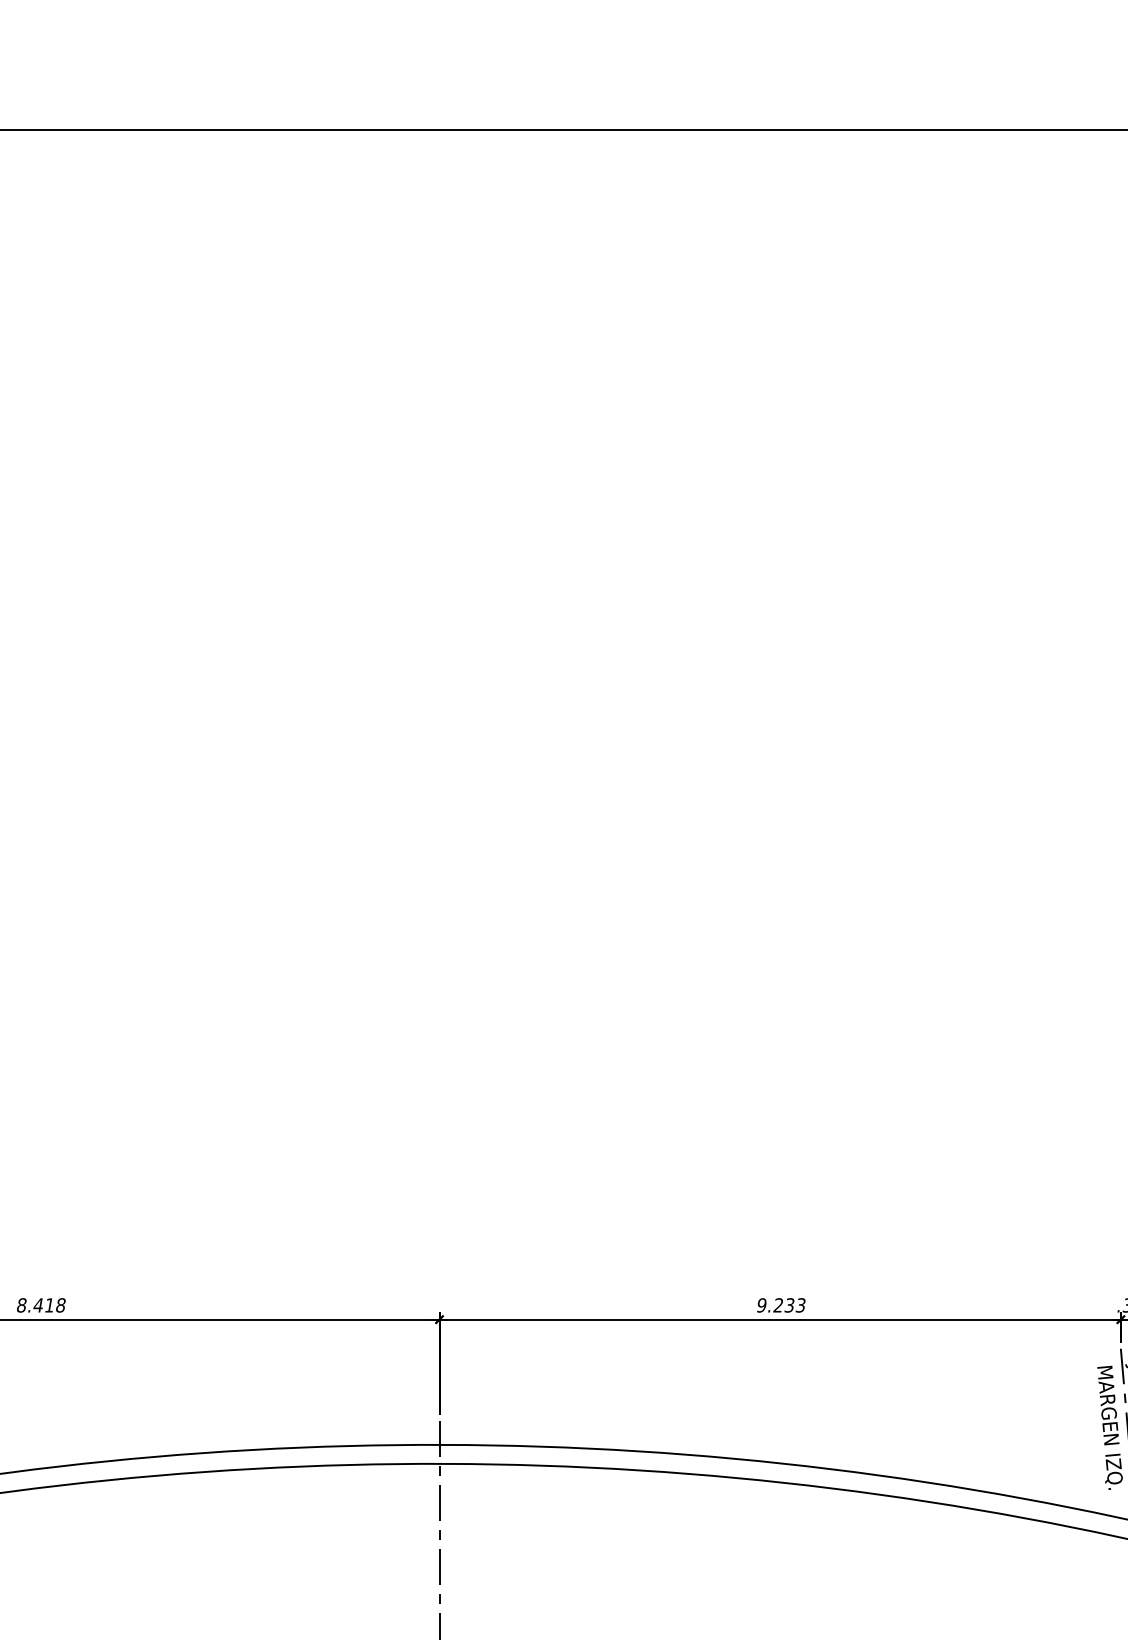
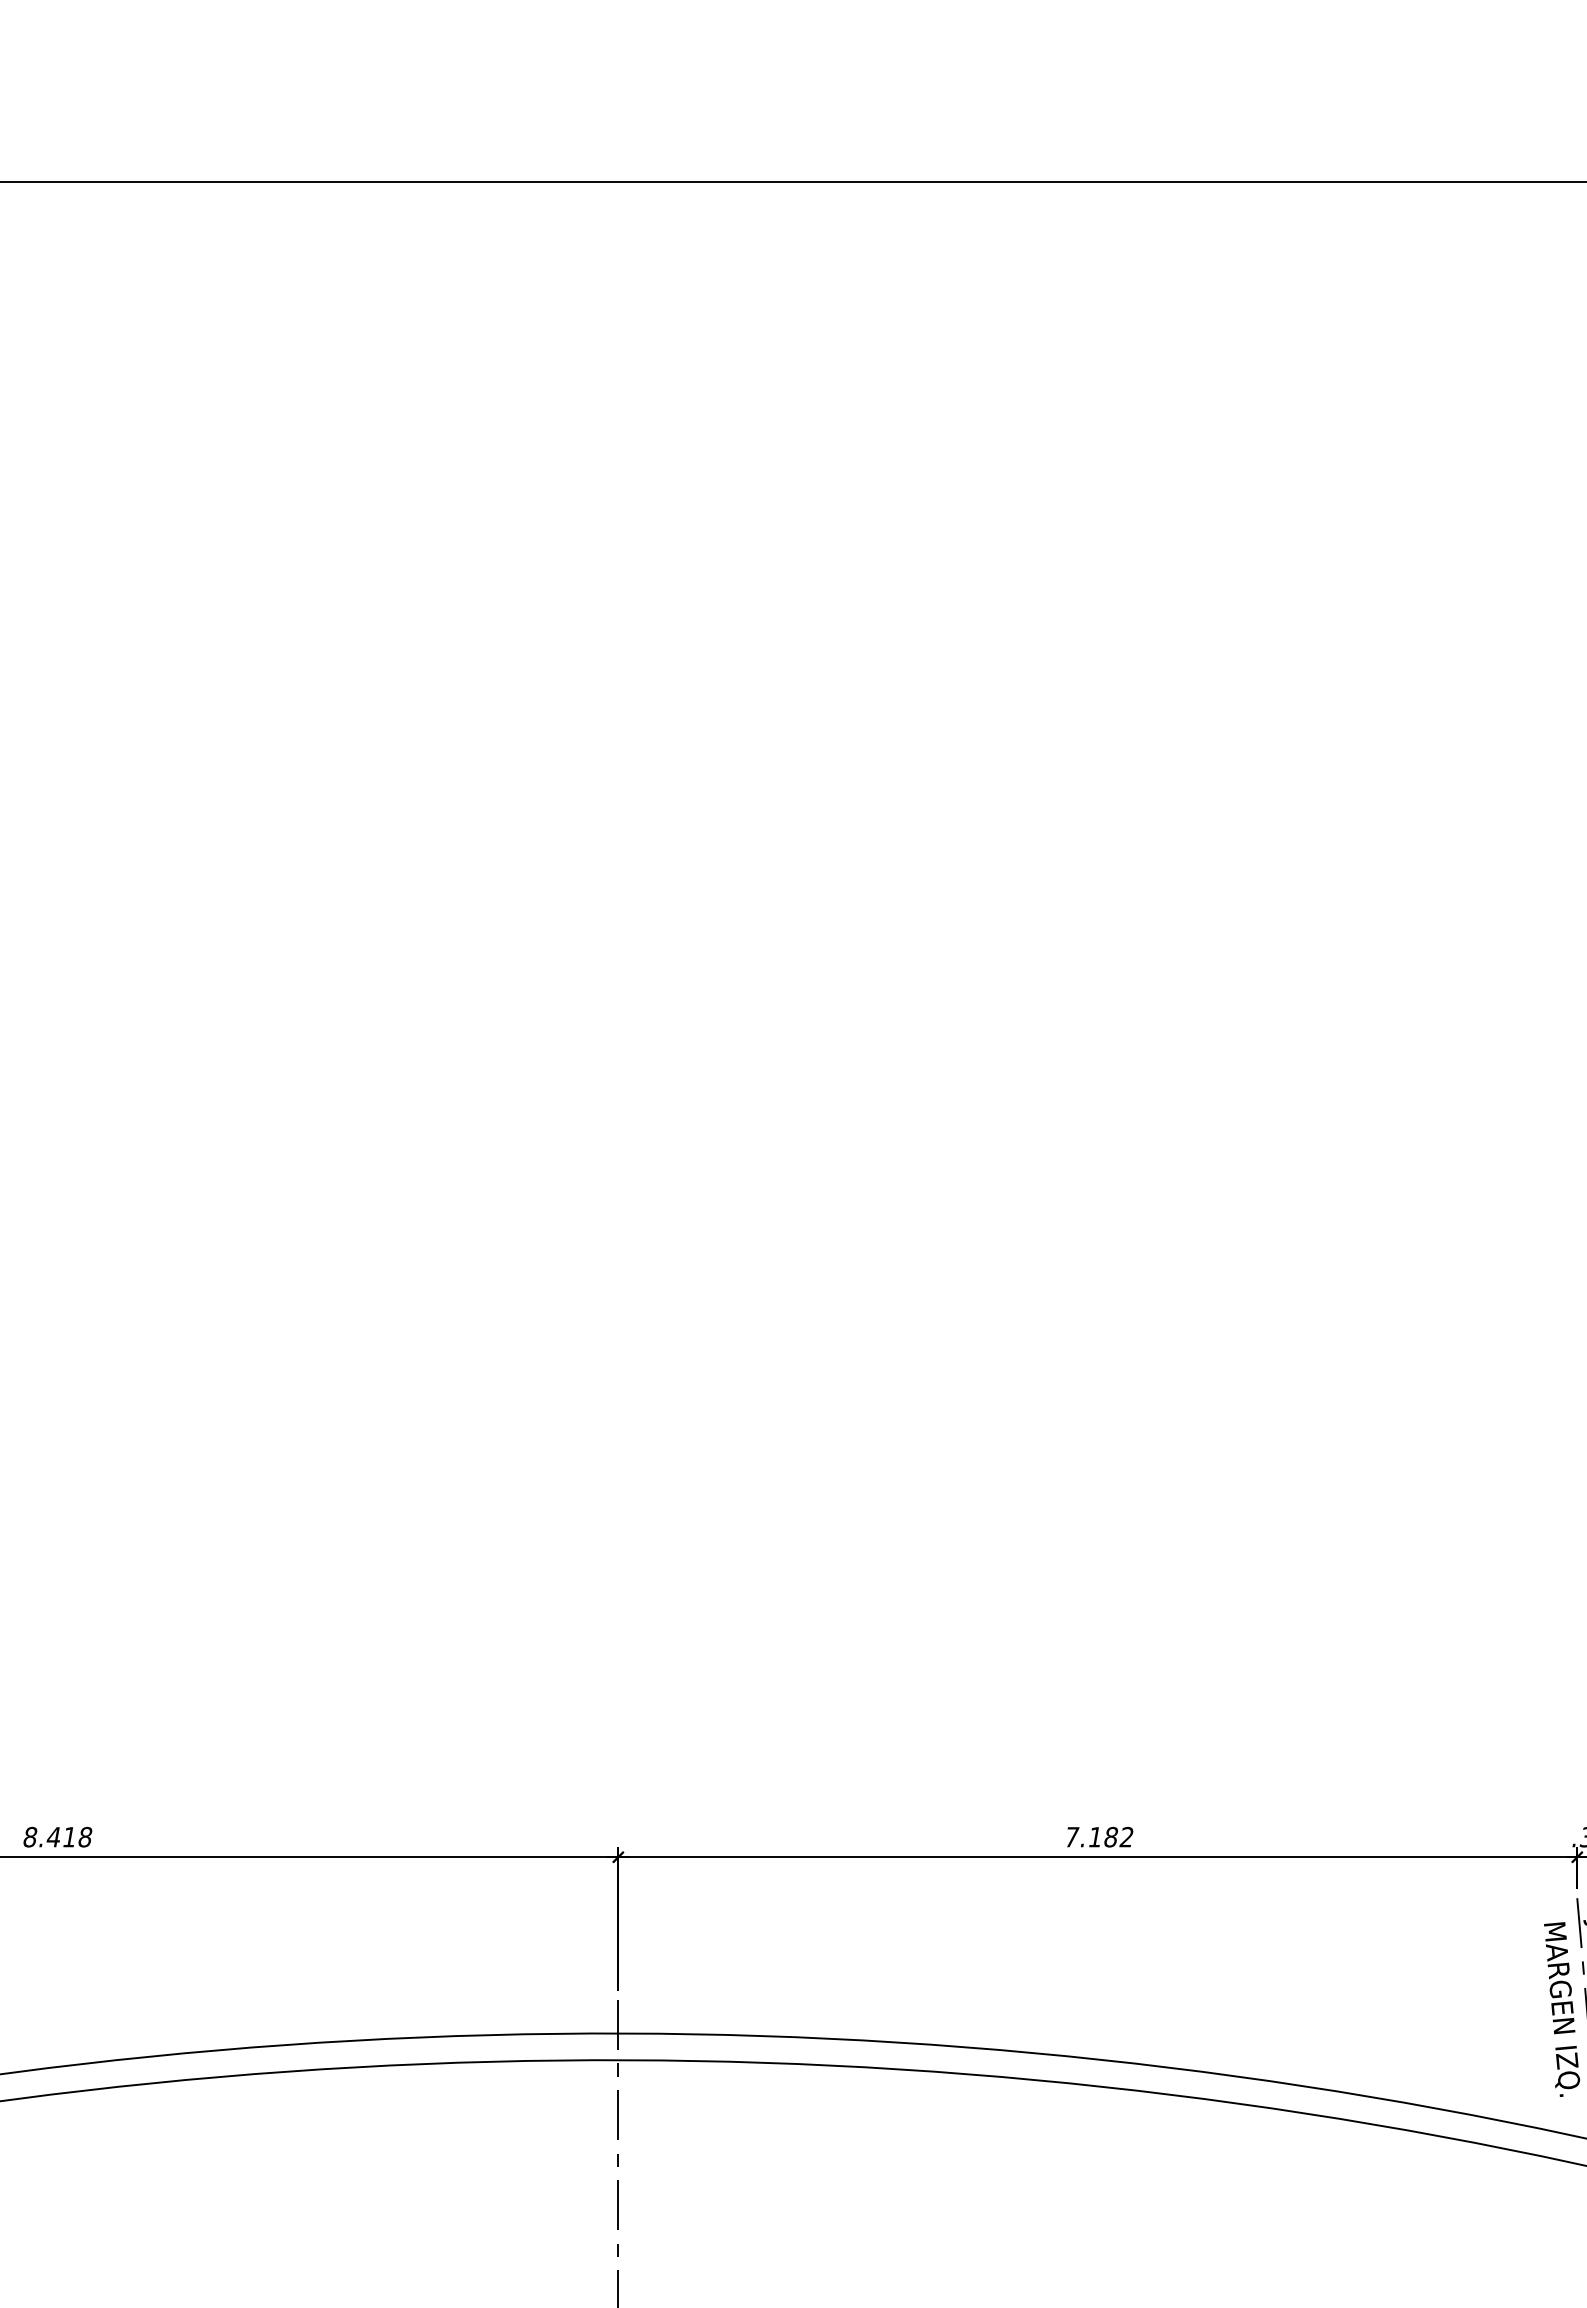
text: (781, 1304) -> (1099, 1836), 9.233 -> 7.182

